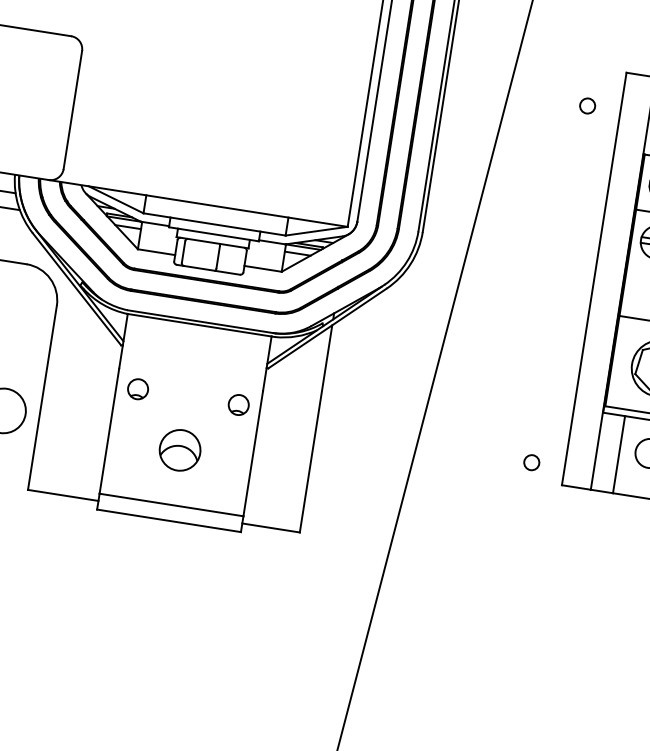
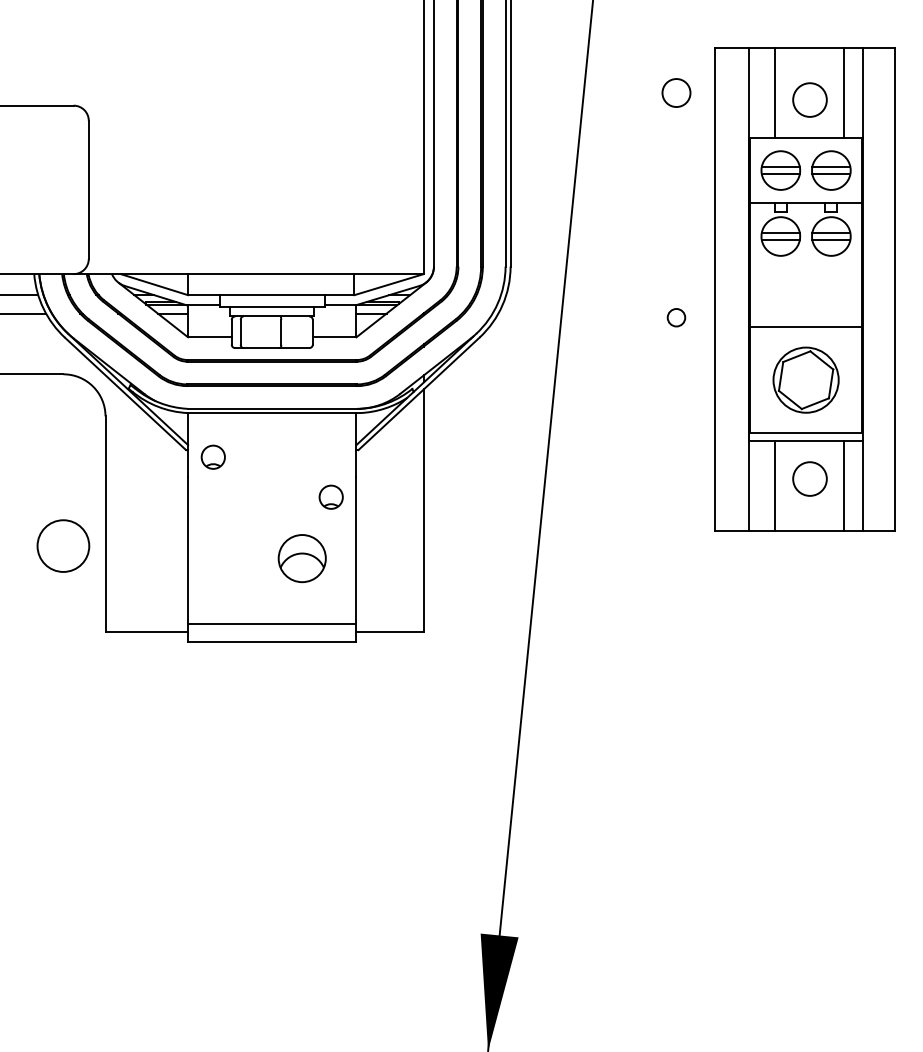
circle: (587, 105) -> (676, 92), size x1.6
part: (137, 388) -> (212, 456), moved
part: (179, 450) -> (301, 558), moved
circle: (531, 462) -> (676, 317), moved

